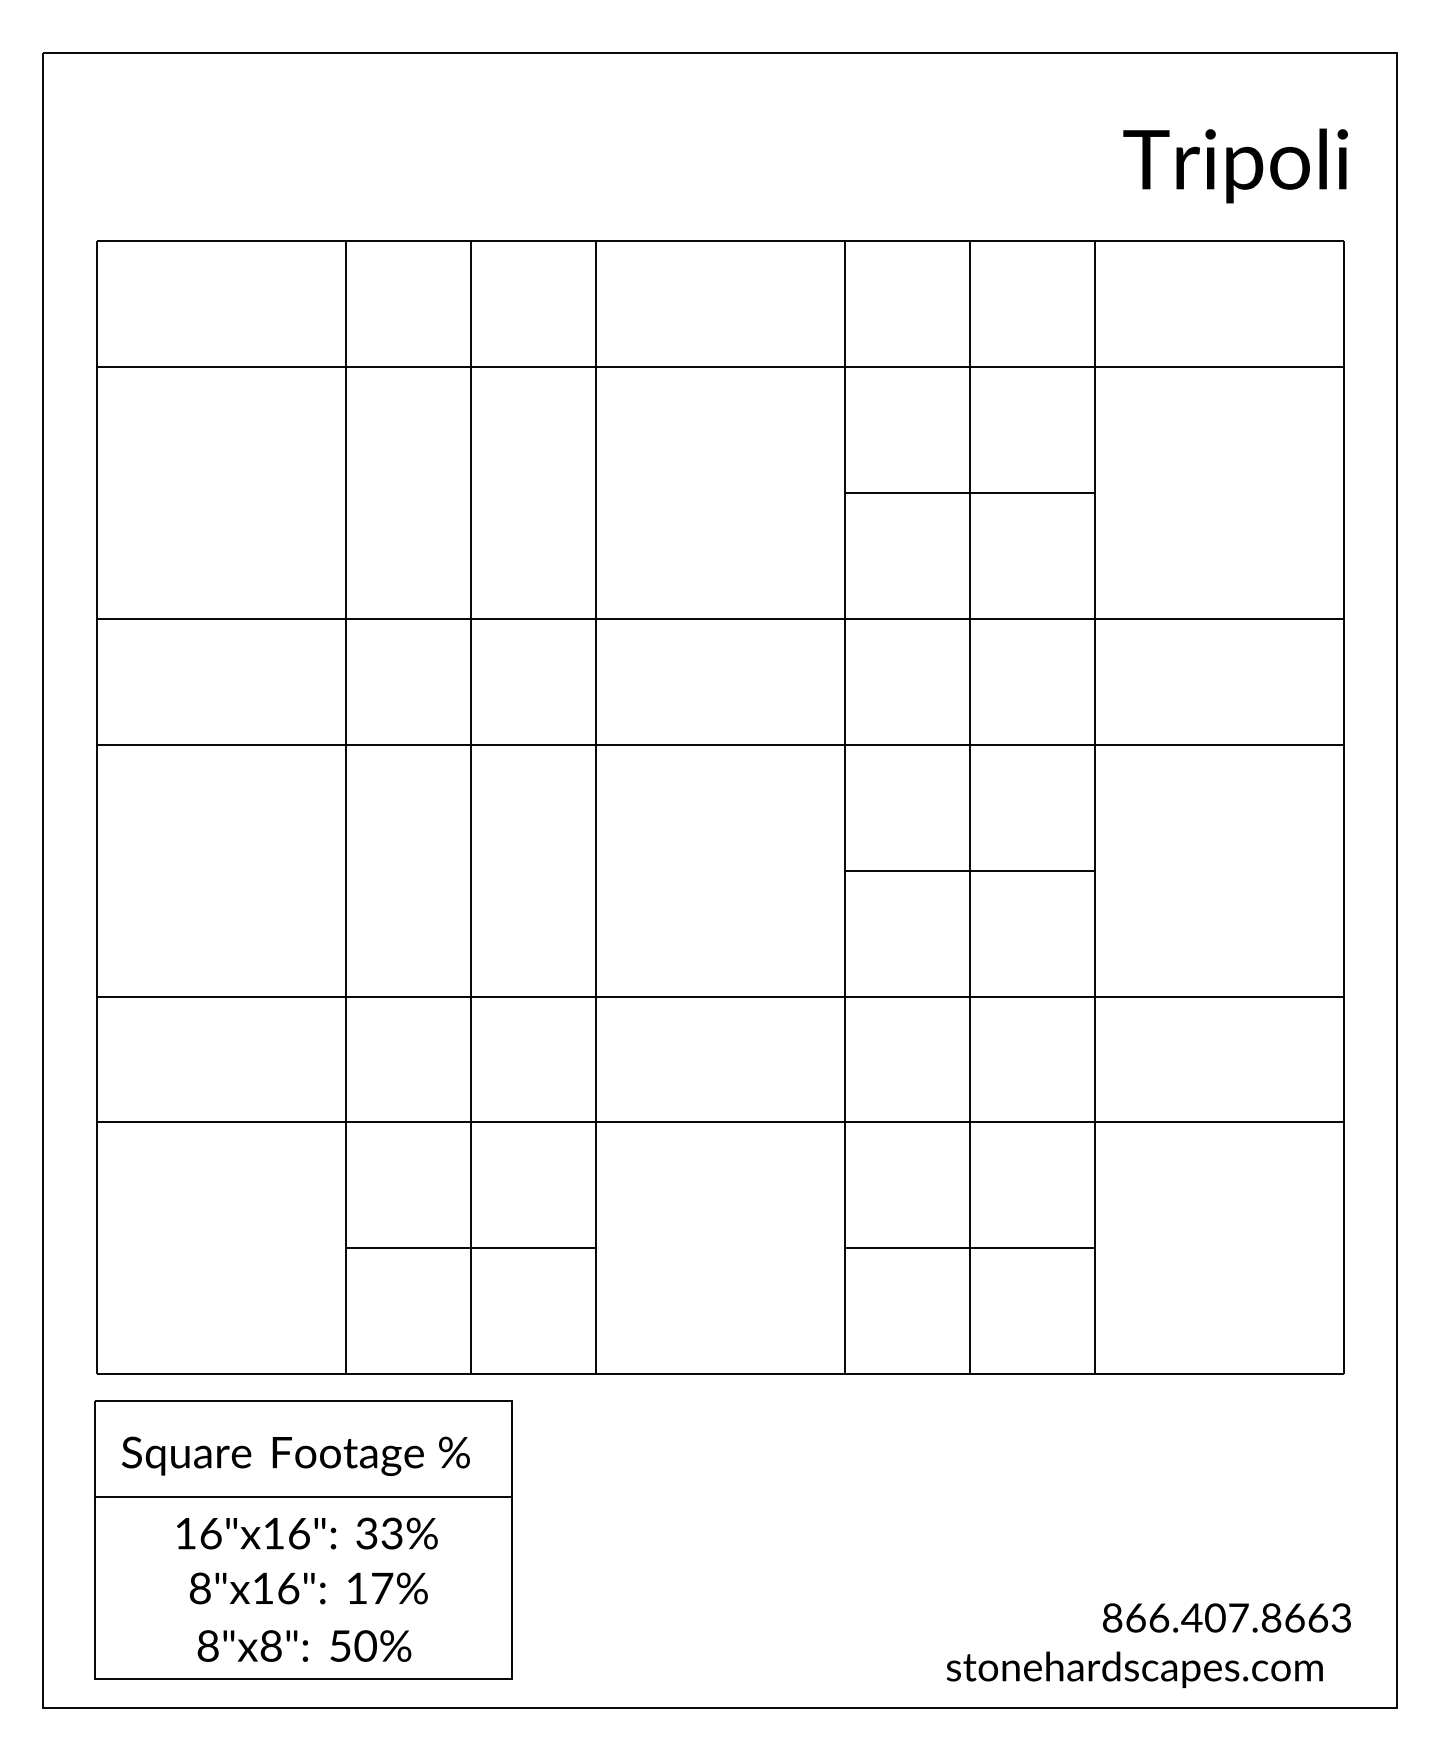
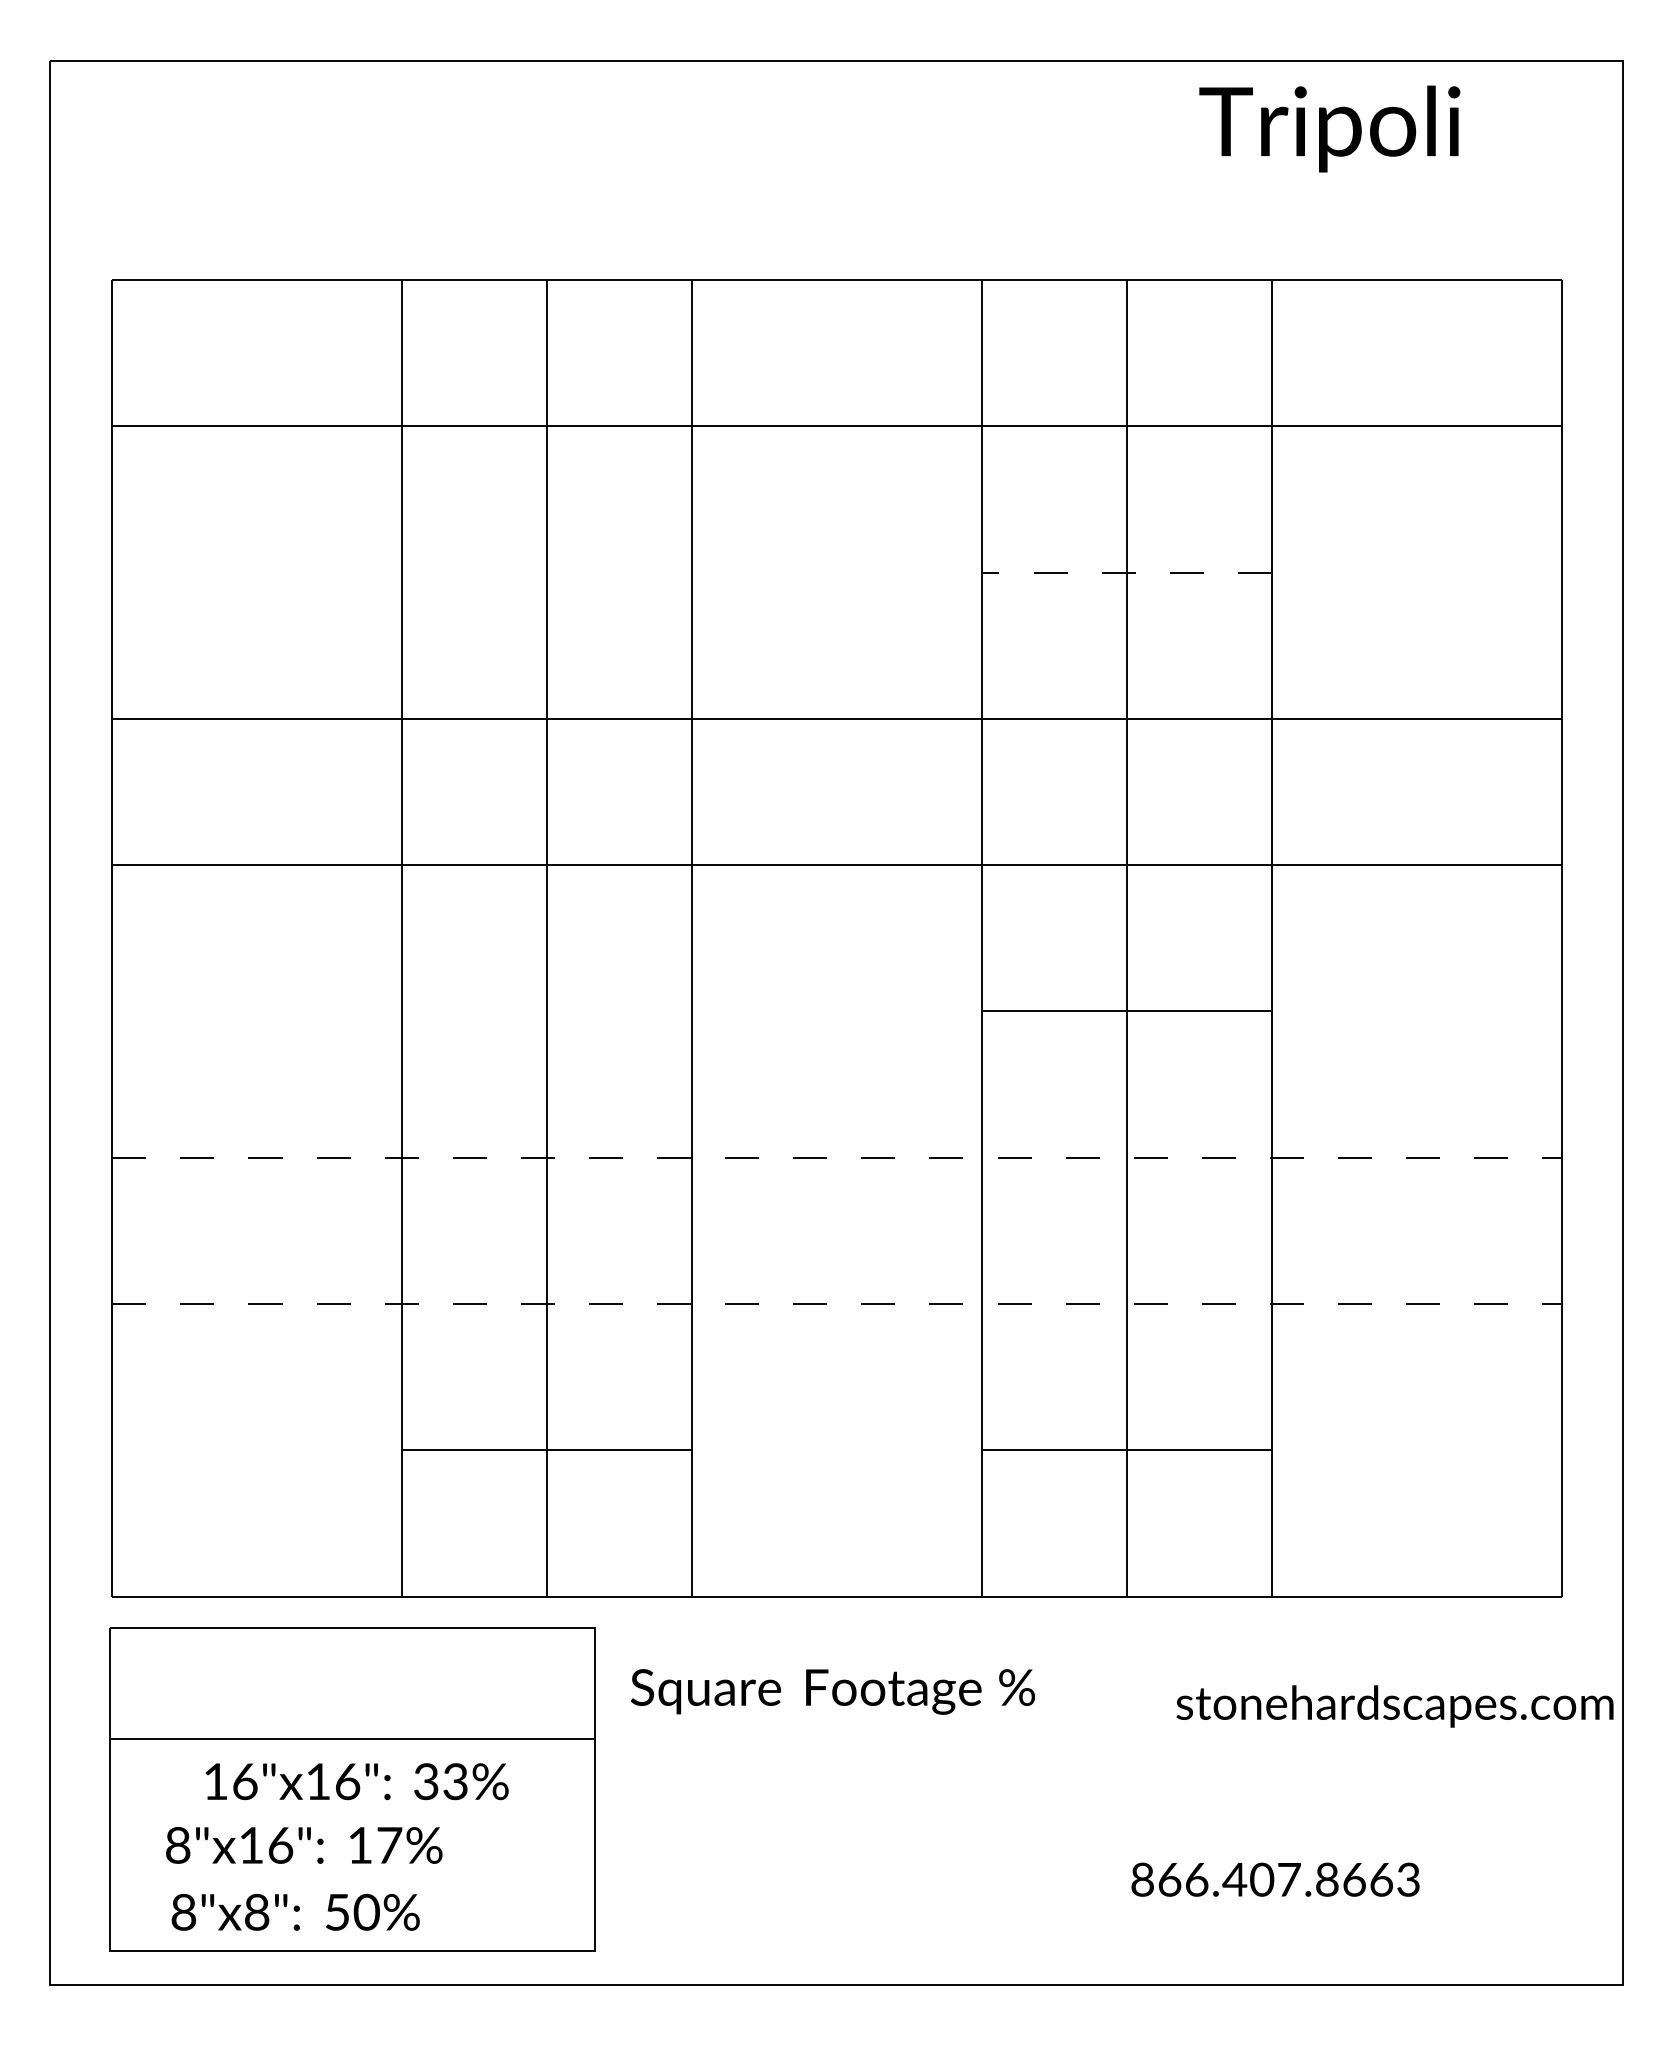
text: (1235, 165) -> (1329, 128), moved
line: (969, 492) -> (1126, 572), solid -> dashed
line: (720, 996) -> (837, 1157), solid -> dashed
line: (720, 1122) -> (837, 1304), solid -> dashed
text: (295, 1455) -> (832, 1690), moved
text: (308, 1588) -> (303, 1845), moved
text: (1226, 1617) -> (1275, 1879), moved
text: (304, 1645) -> (295, 1911), moved
text: (1134, 1669) -> (1394, 1706), moved

